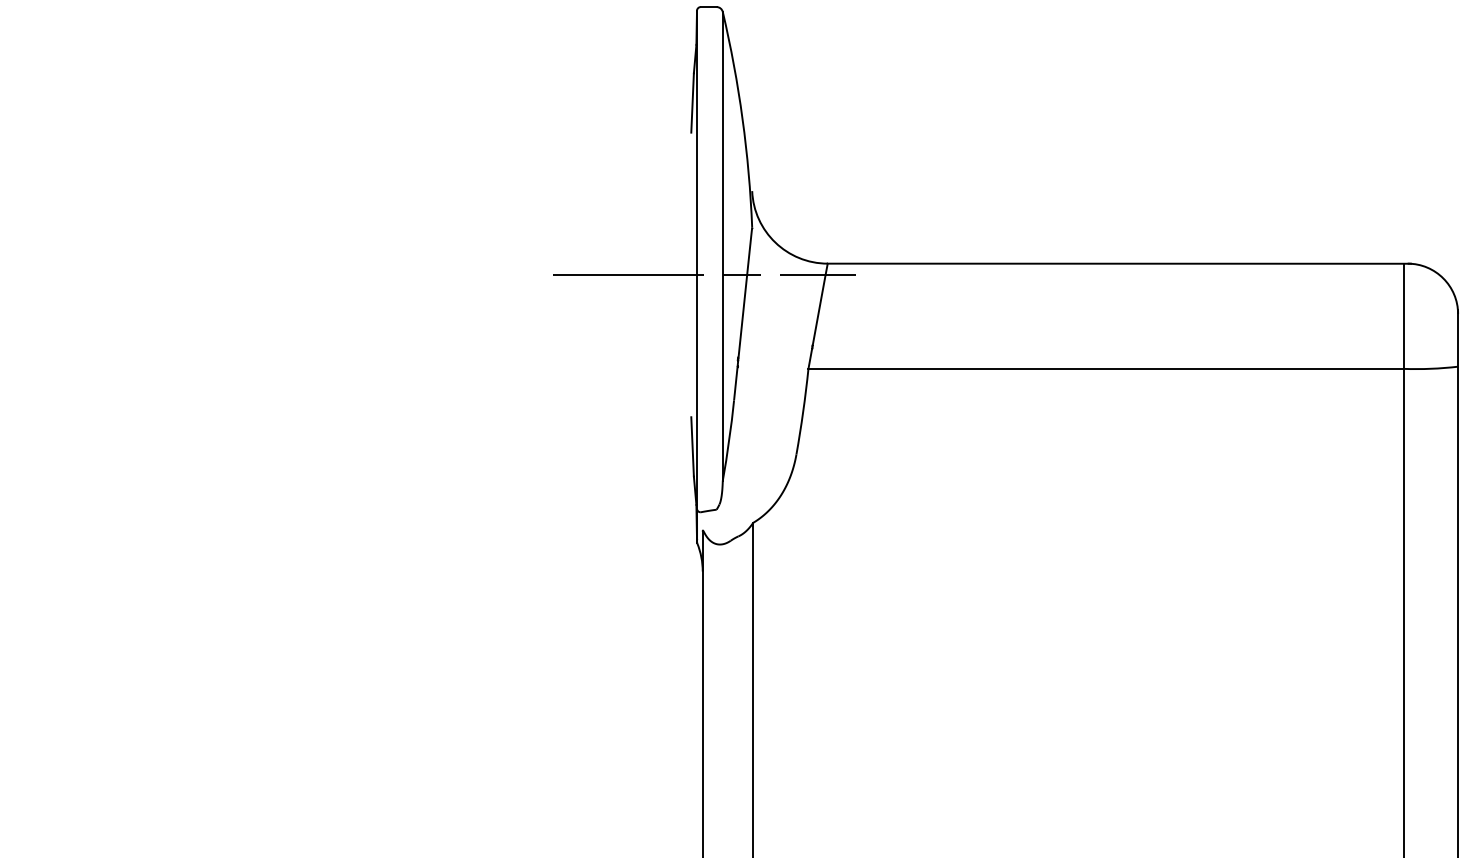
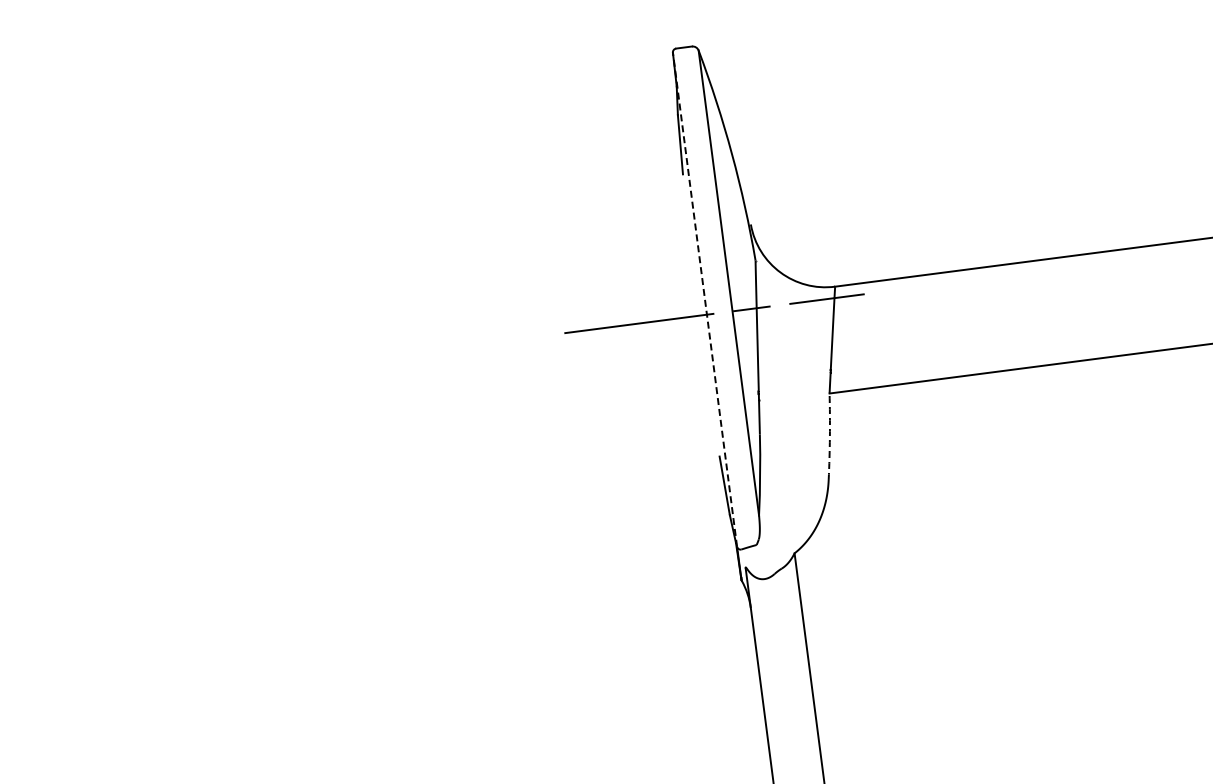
line: (697, 259) -> (705, 299), solid -> dashed
arc: (803, 411) -> (830, 436), solid -> dashed

